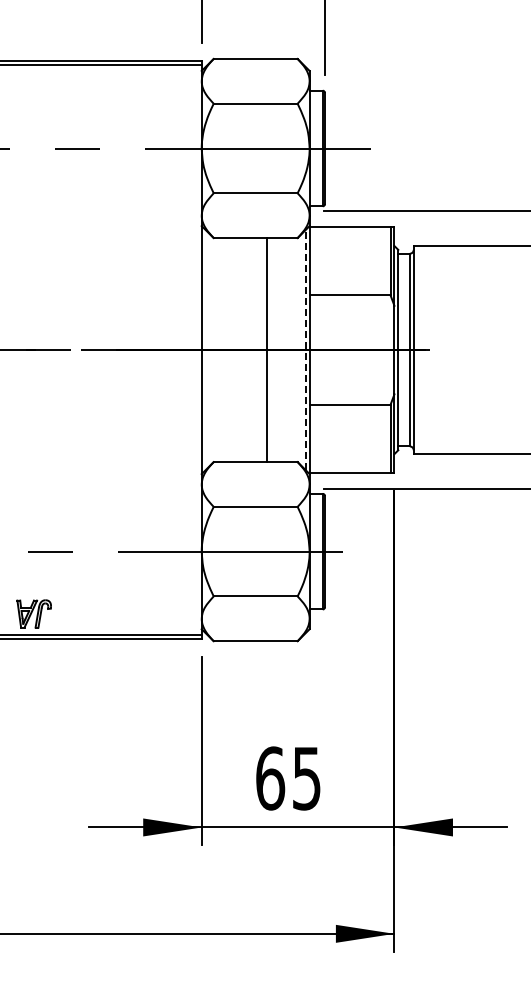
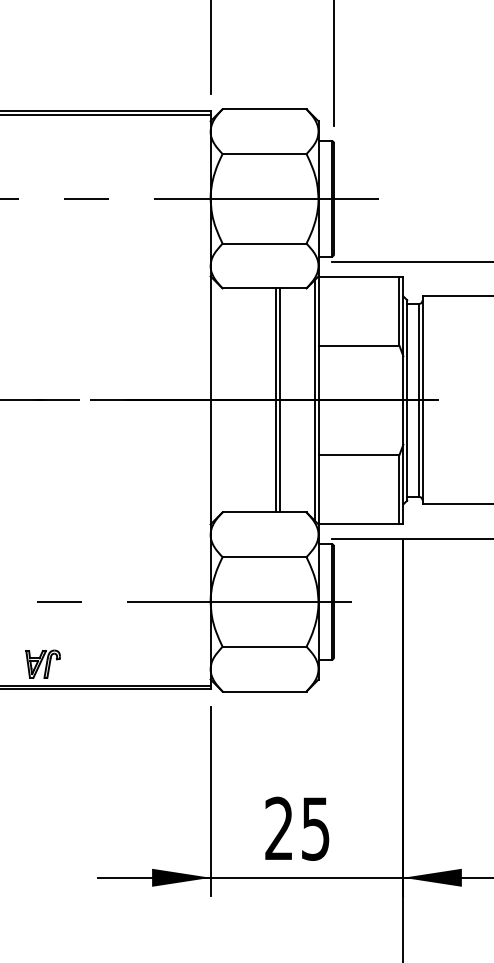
line: (305, 349) -> (314, 399), dashed -> solid
line: (271, 350) -> (280, 400), added
text: (270, 778) -> (279, 828), 65 -> 25

